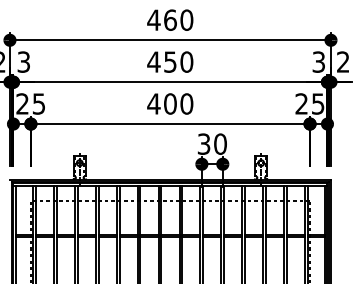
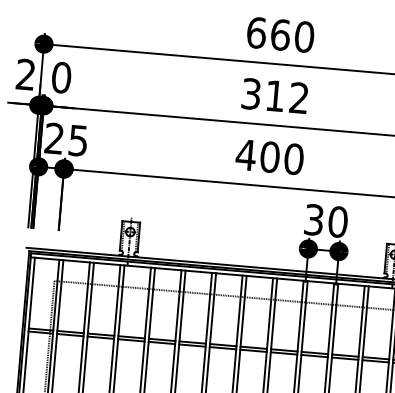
text: (153, 19) -> (255, 31), 460 -> 660
text: (23, 61) -> (61, 76), 3 -> 0
text: (170, 61) -> (275, 95), 450 -> 312

